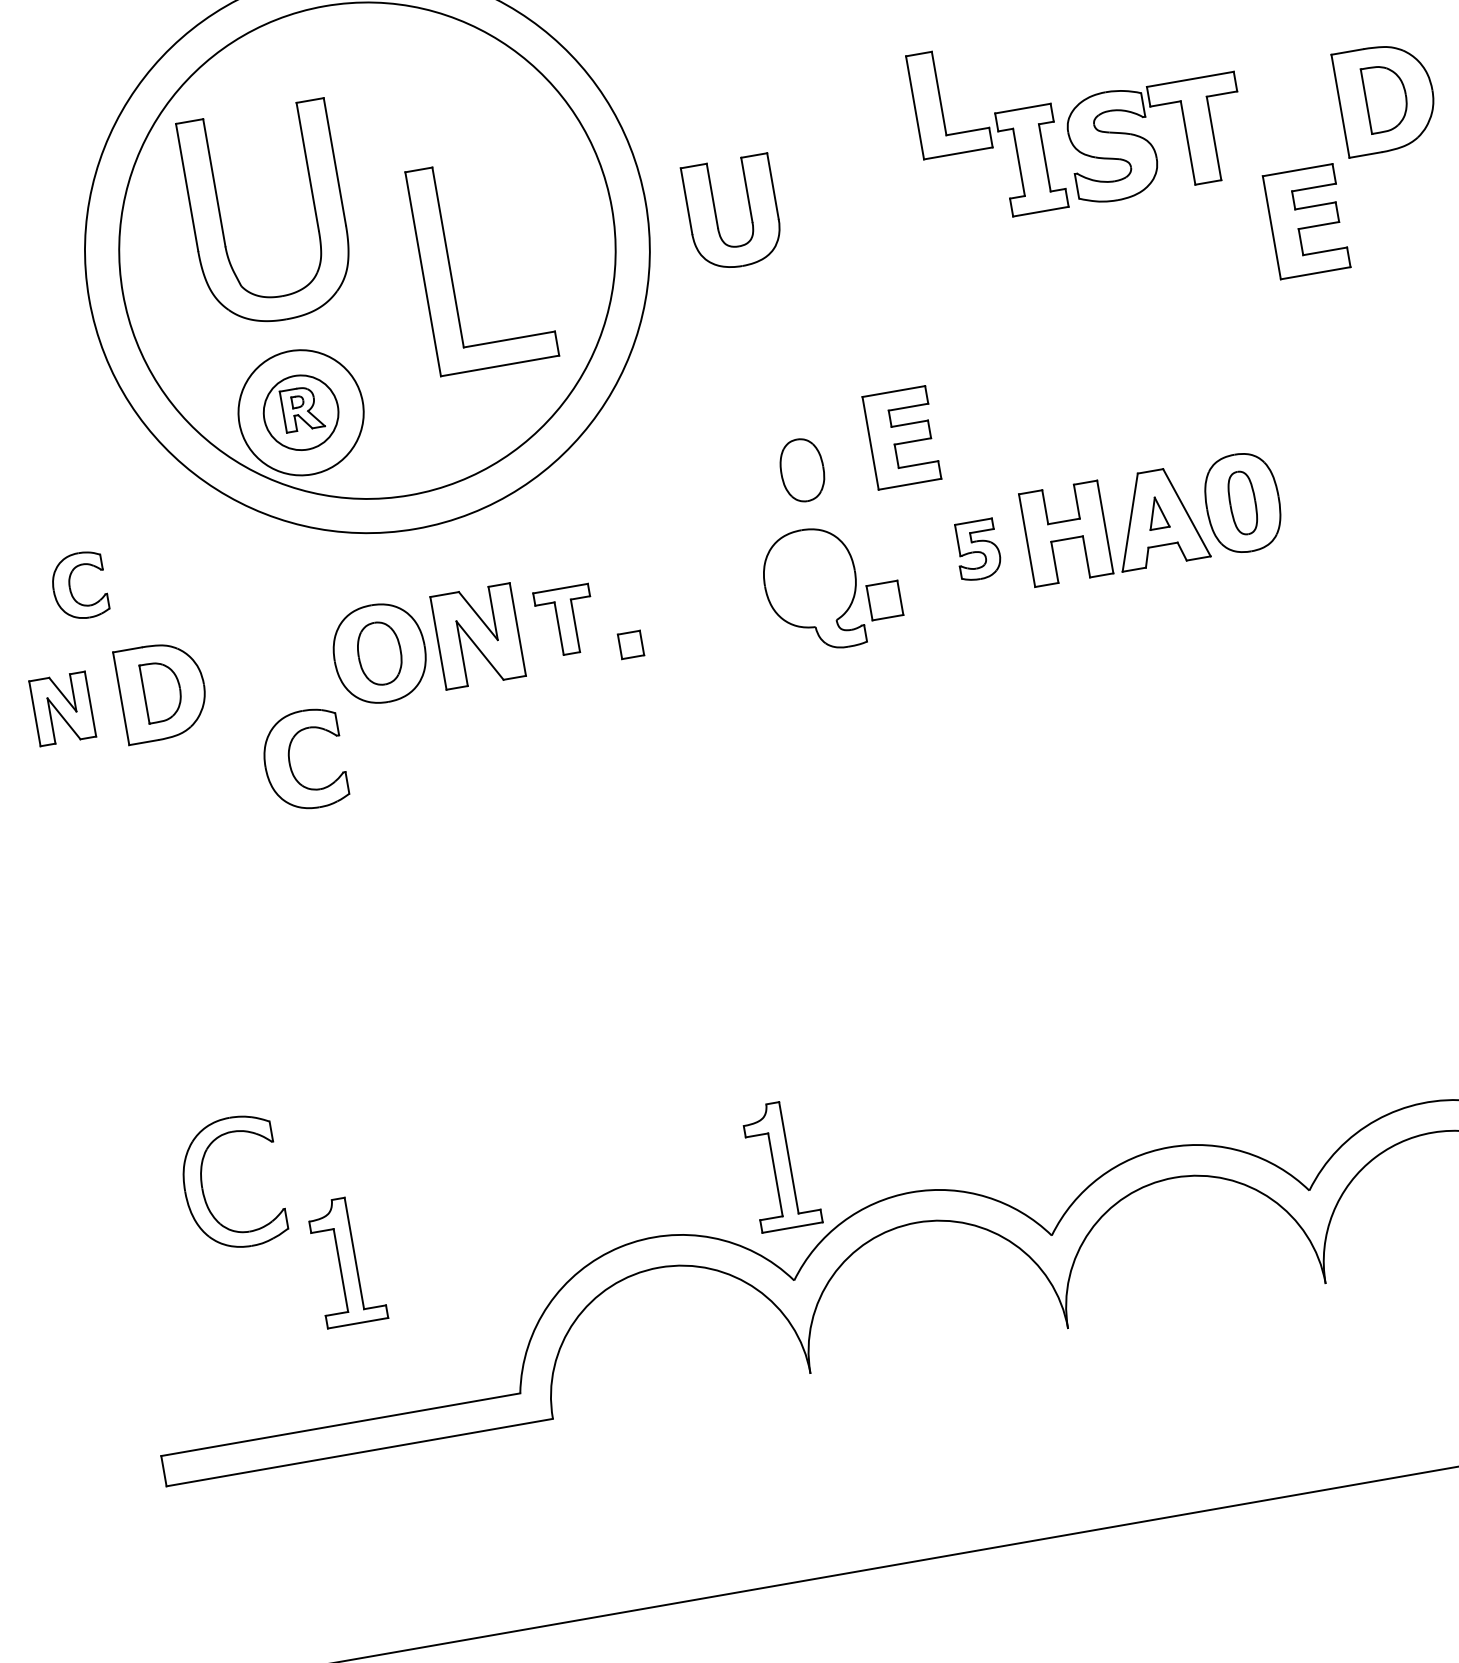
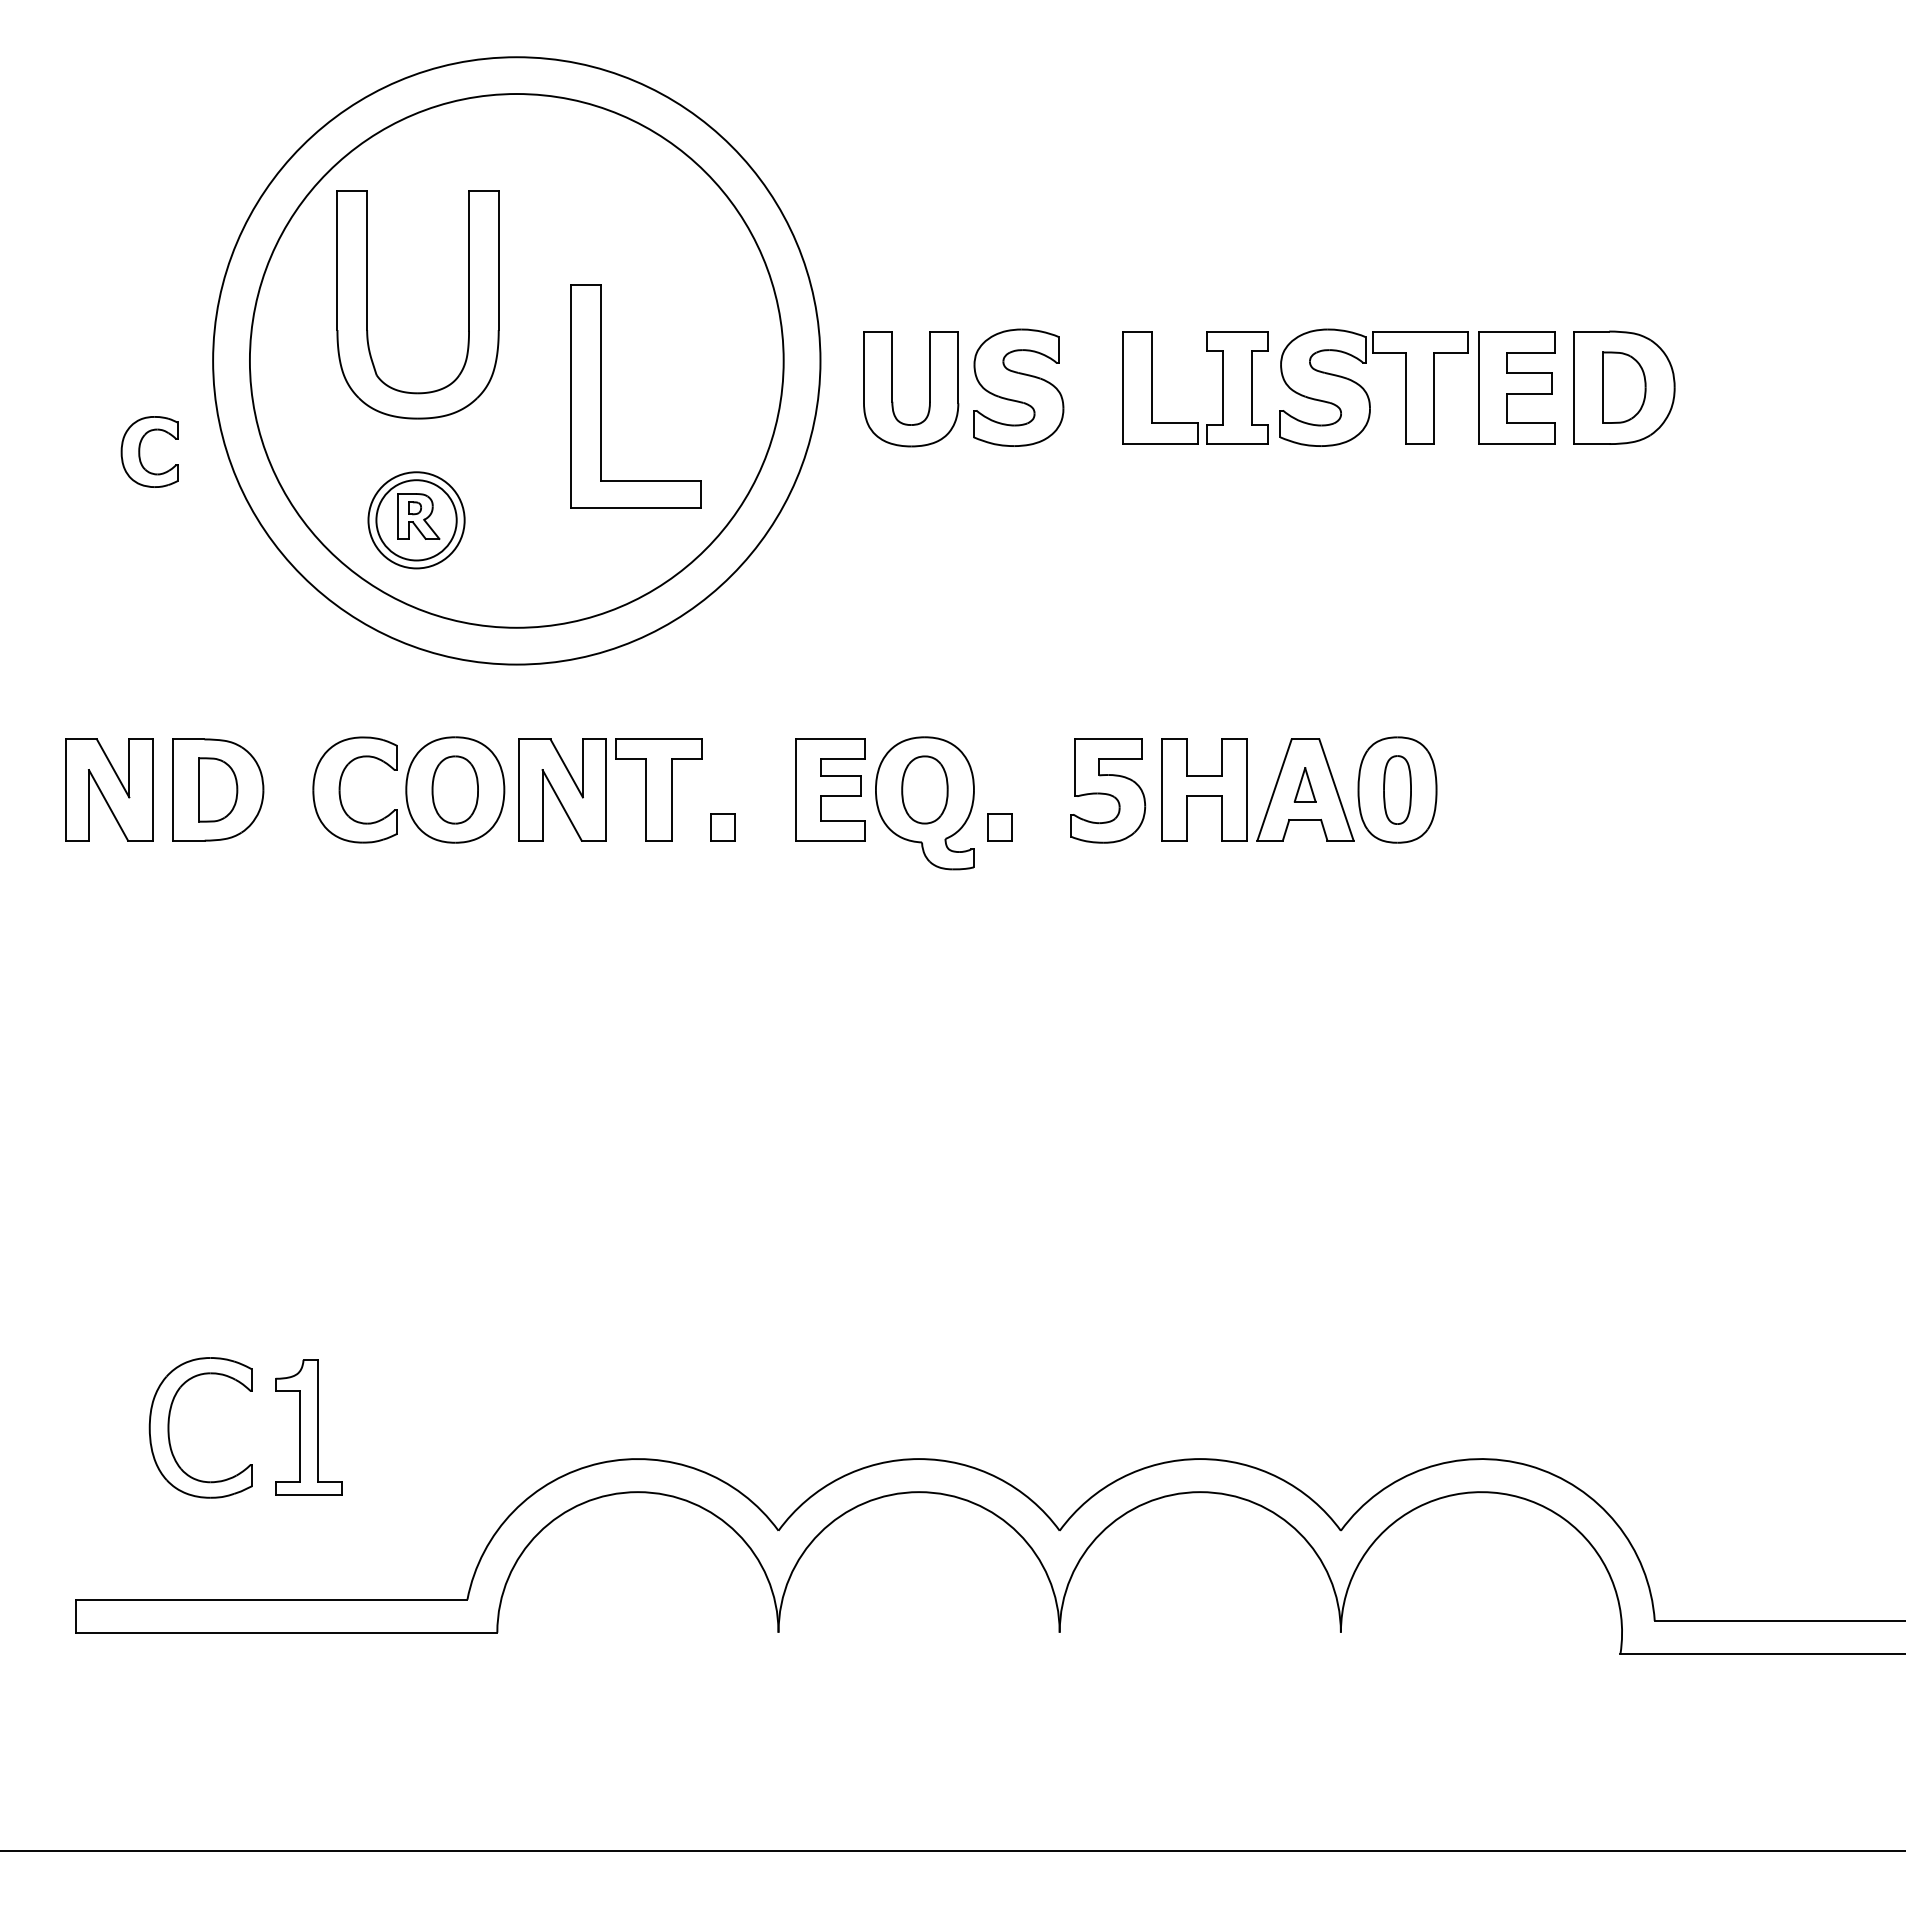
part: (941, 102) -> (1152, 387), moved
part: (831, 194) -> (1018, 387), added
part: (1306, 221) -> (1516, 387), moved
circle: (301, 412) -> (416, 520), size x0.71
part: (901, 437) -> (830, 789), moved
part: (801, 469) -> (924, 789), moved
part: (978, 549) -> (1108, 790), size x1.67
part: (70, 587) -> (140, 451), moved
part: (884, 600) -> (999, 827), size x0.71
part: (565, 620) -> (658, 789), size x1.43
part: (62, 708) -> (109, 789), size x1.43
part: (290, 762) -> (340, 789), moved
part: (781, 1165) -> (786, 1406), removed
part: (203, 1188) -> (169, 1427), moved

